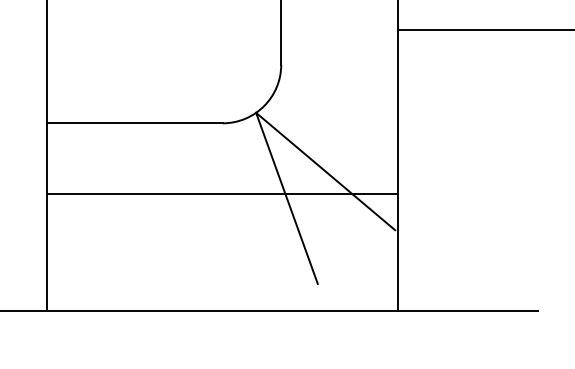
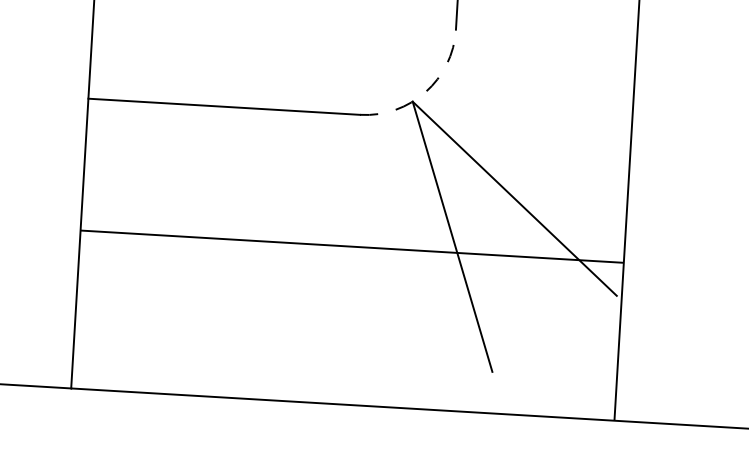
arc: (264, 106) -> (426, 92), solid -> dashed
line: (222, 193) -> (351, 246), moved

